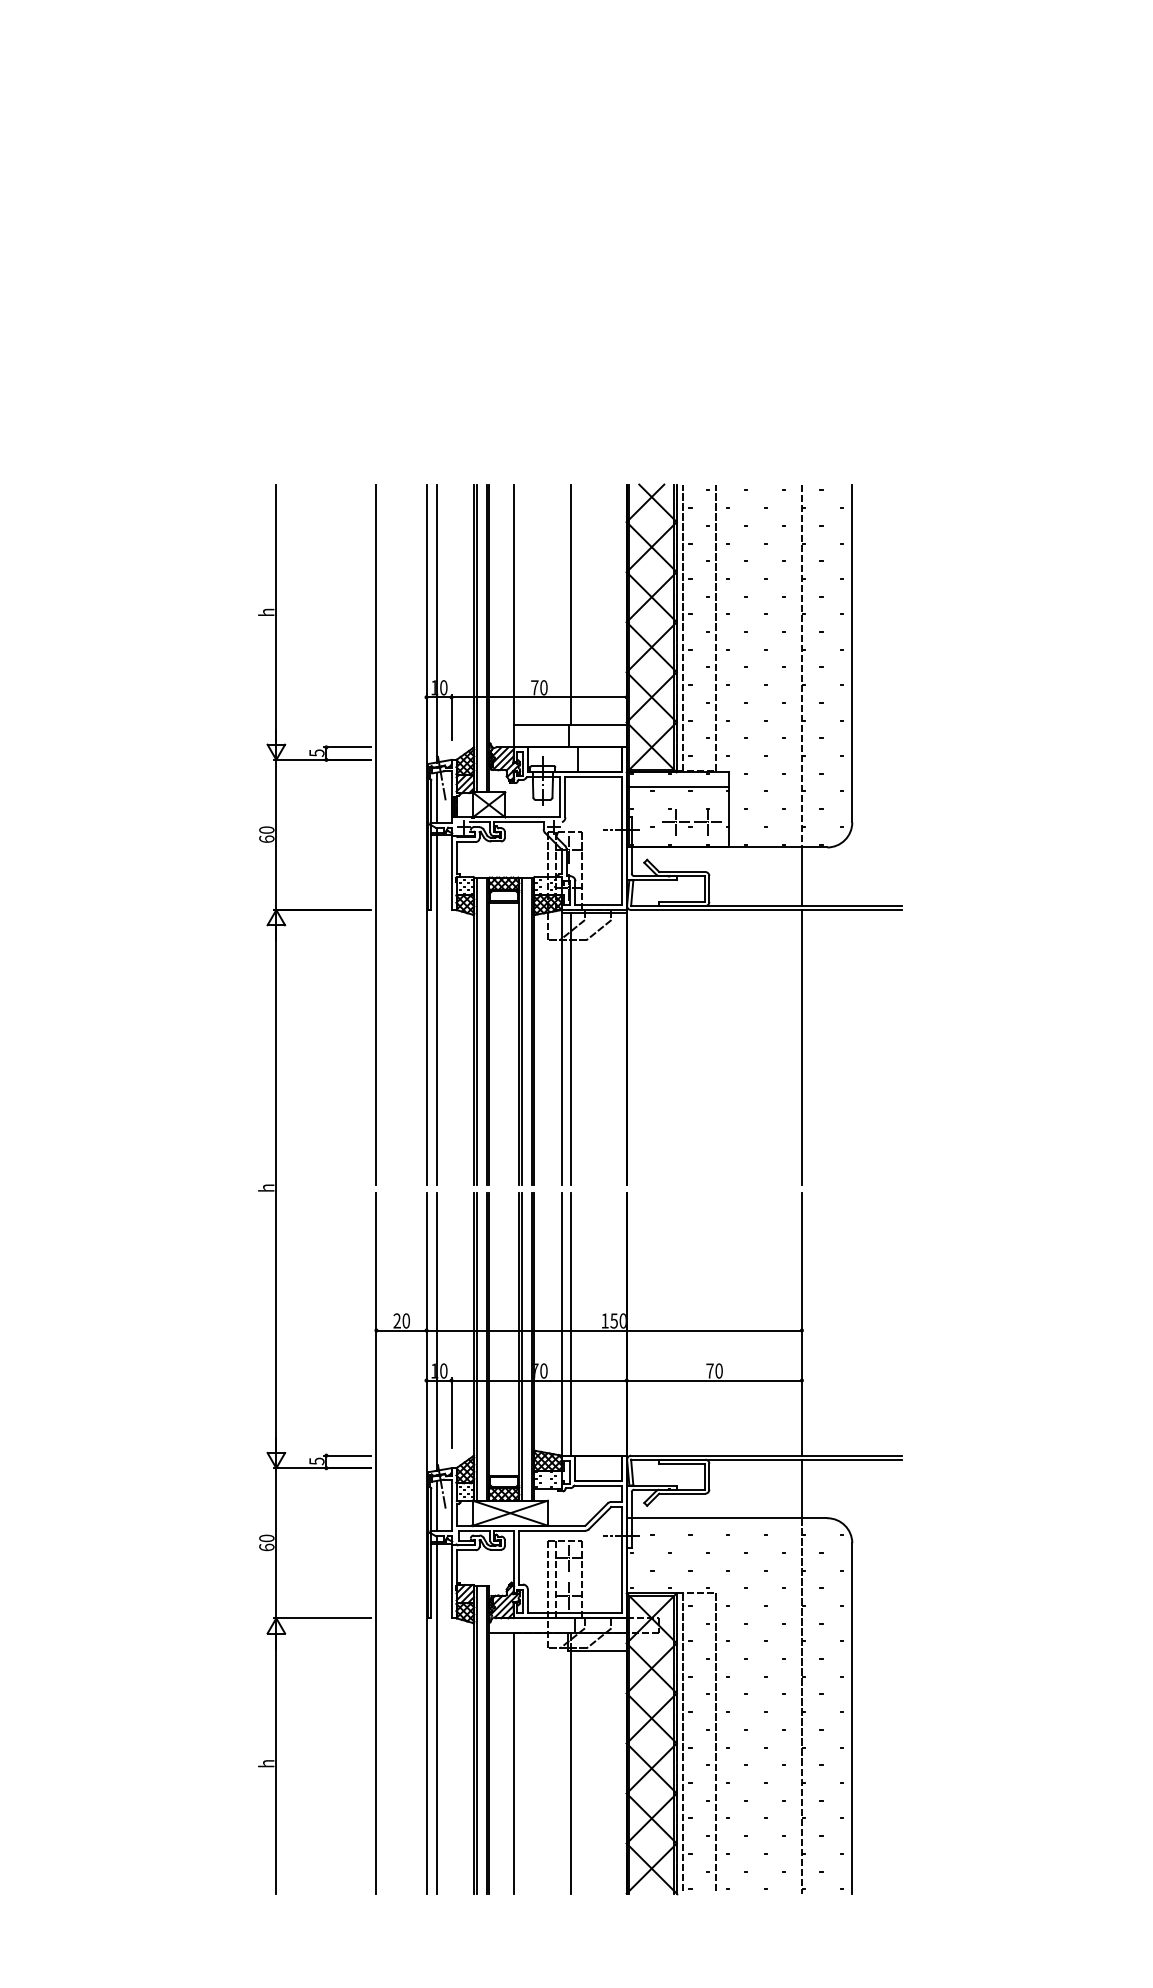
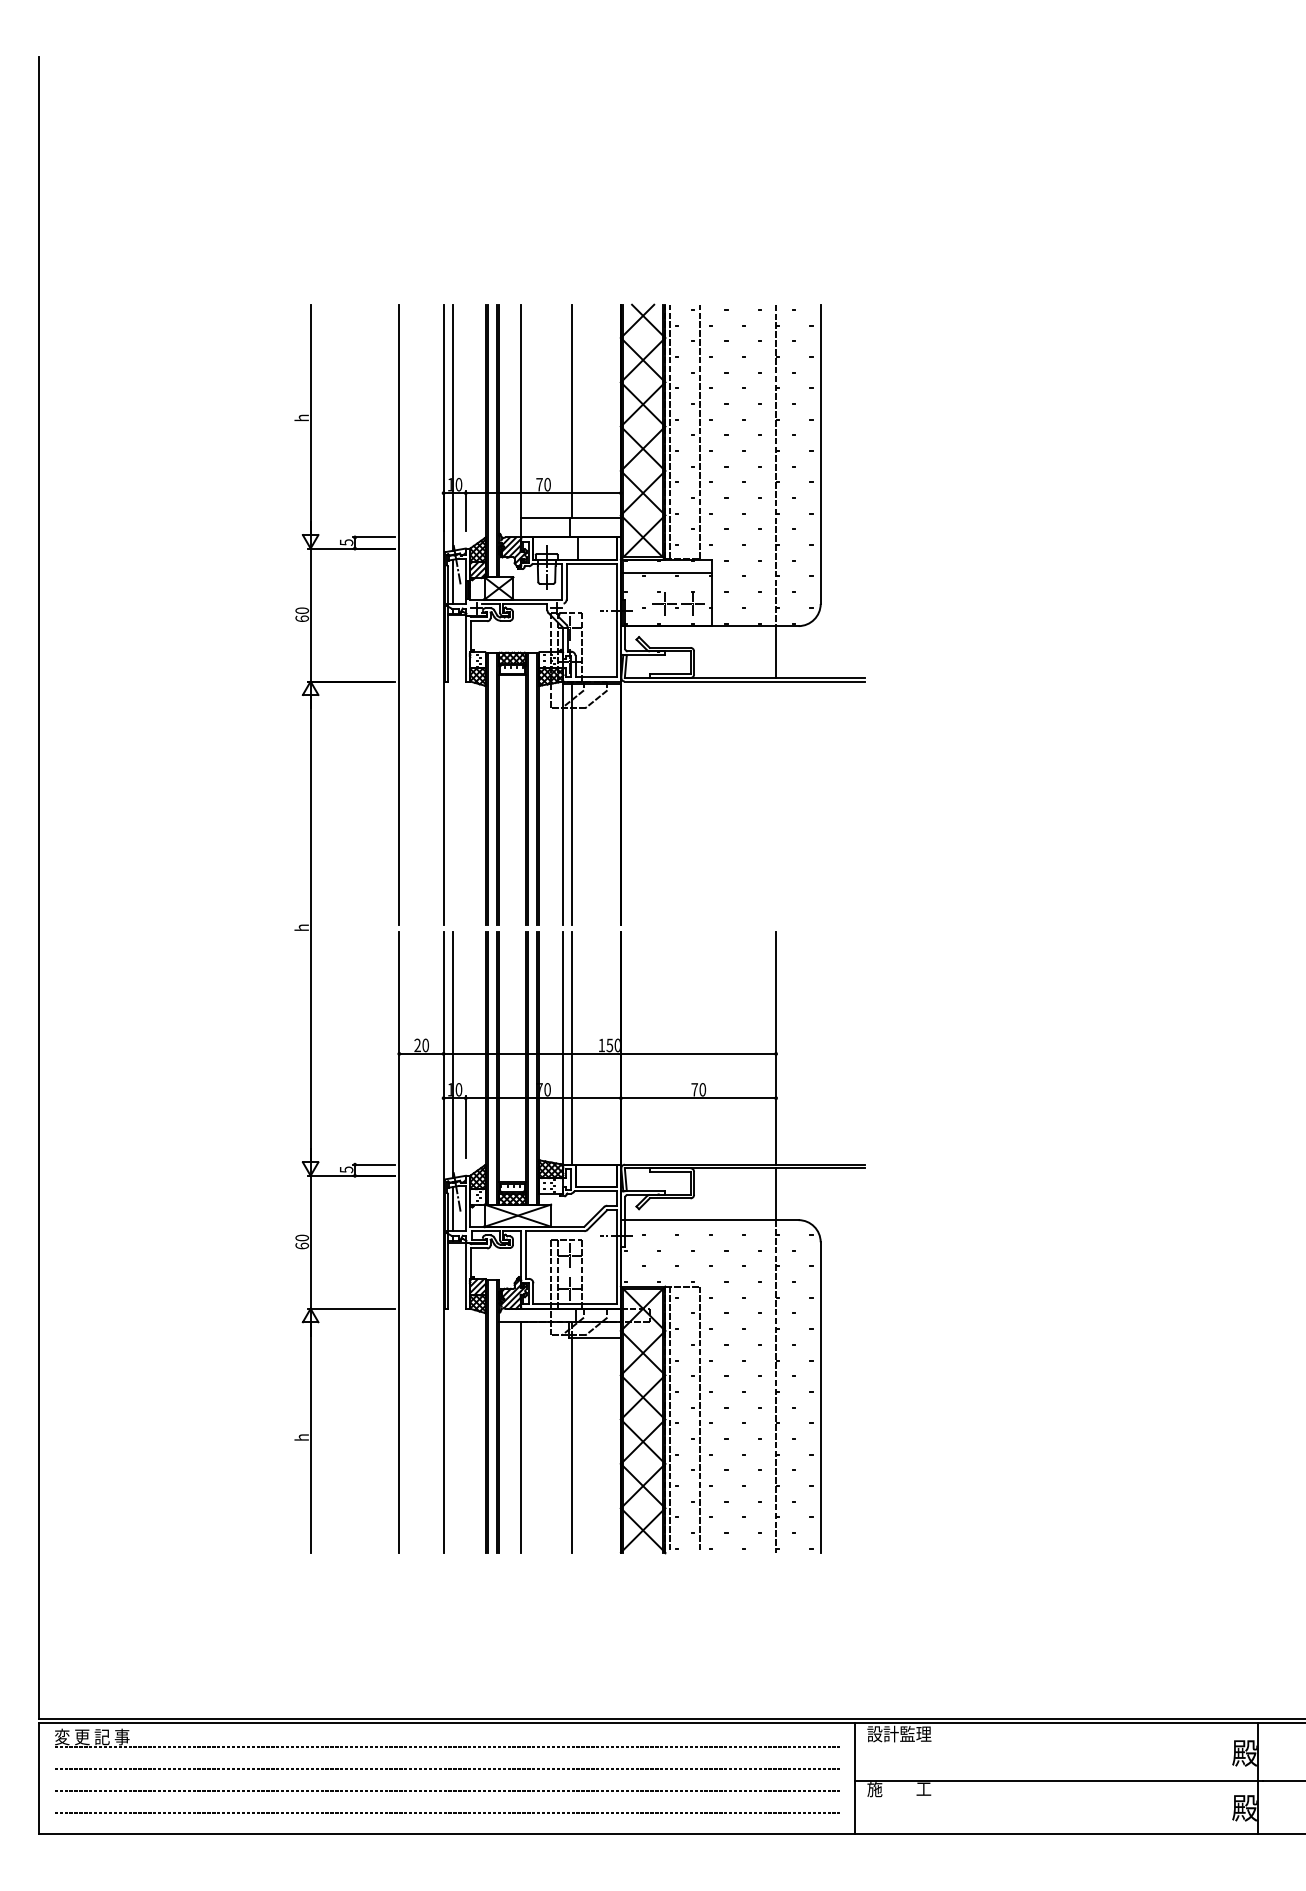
line: (436, 1010) -> (452, 770), removed
line: (802, 1047) -> (776, 803), removed
line: (436, 1718) -> (452, 1397), removed

